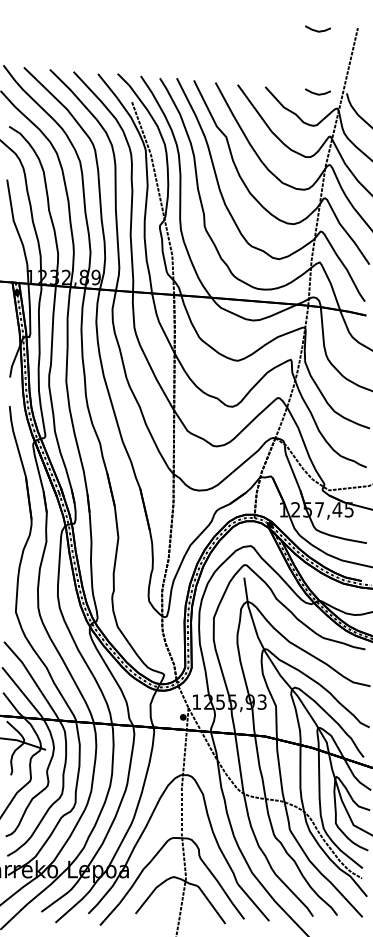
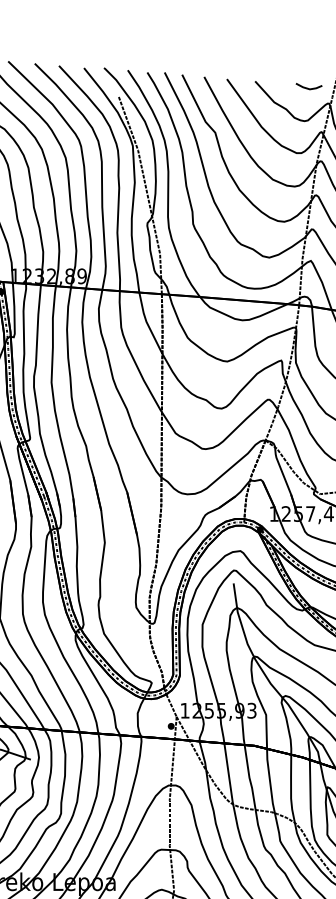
line: (317, 30) -> (308, 23), removed

